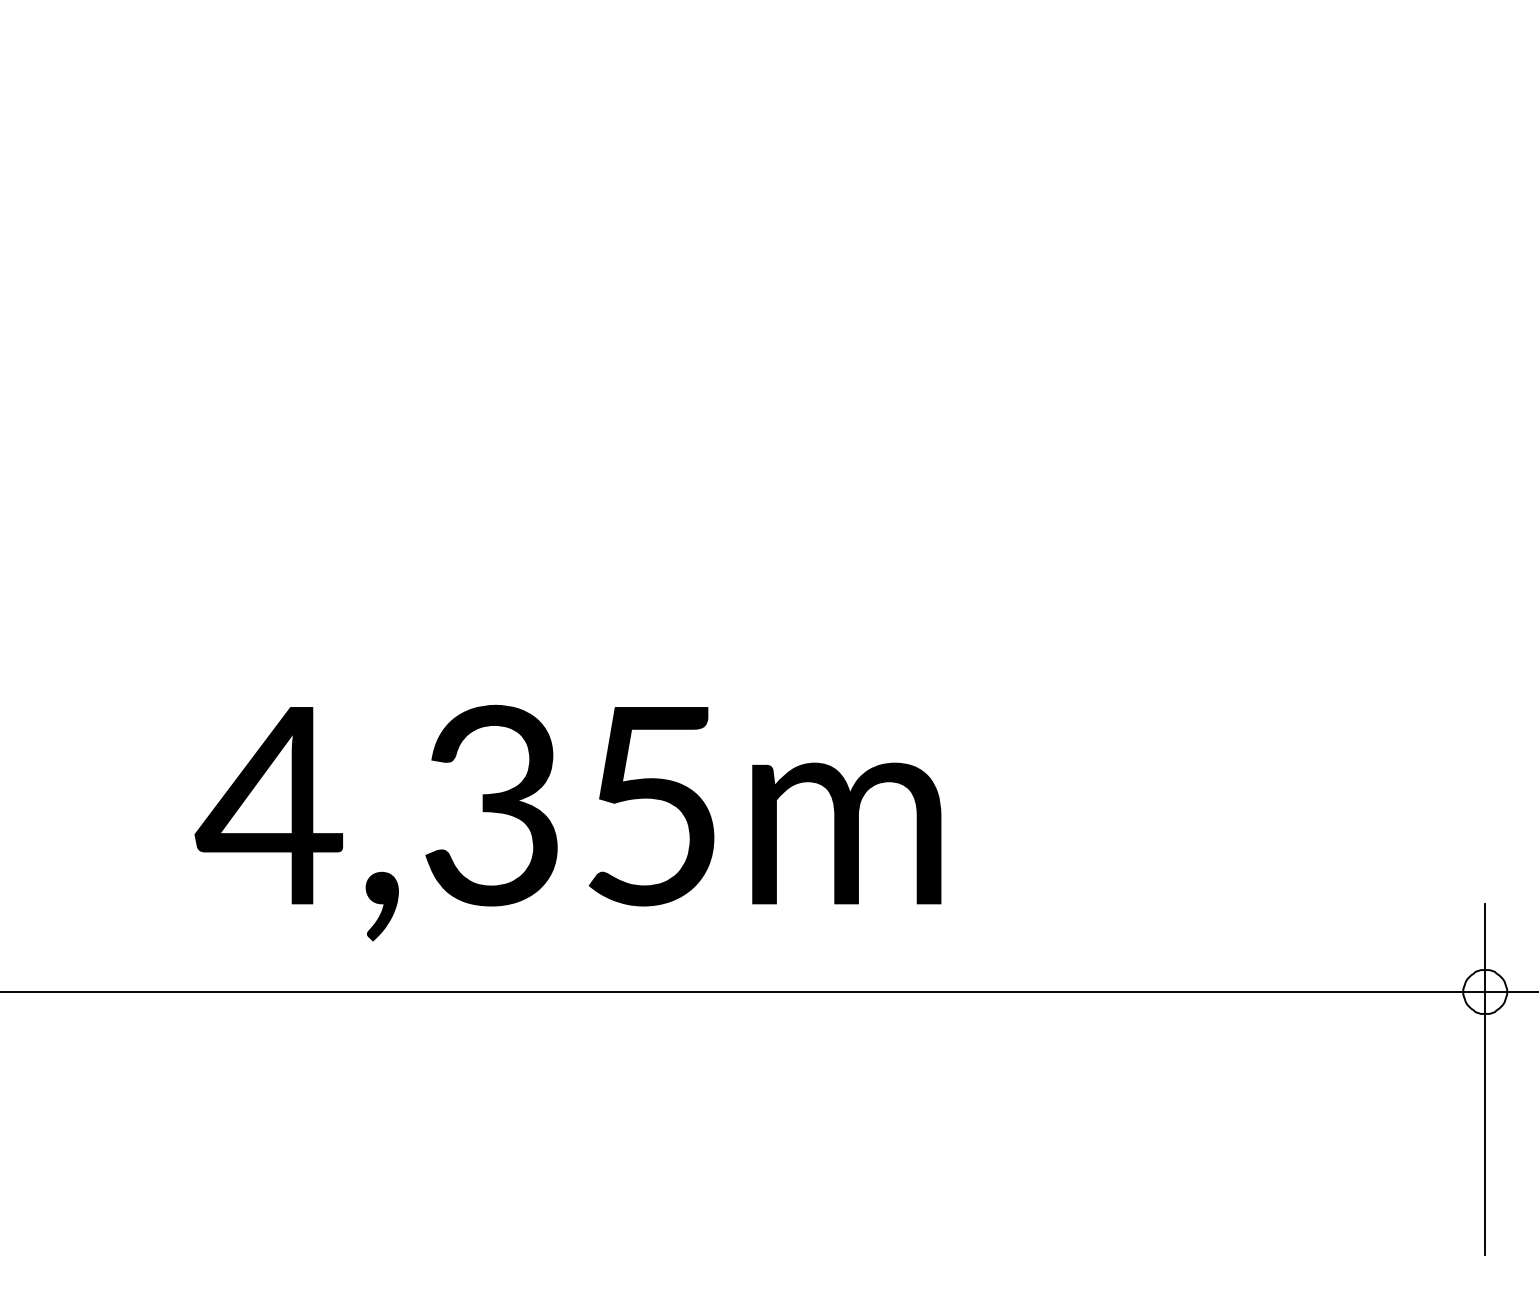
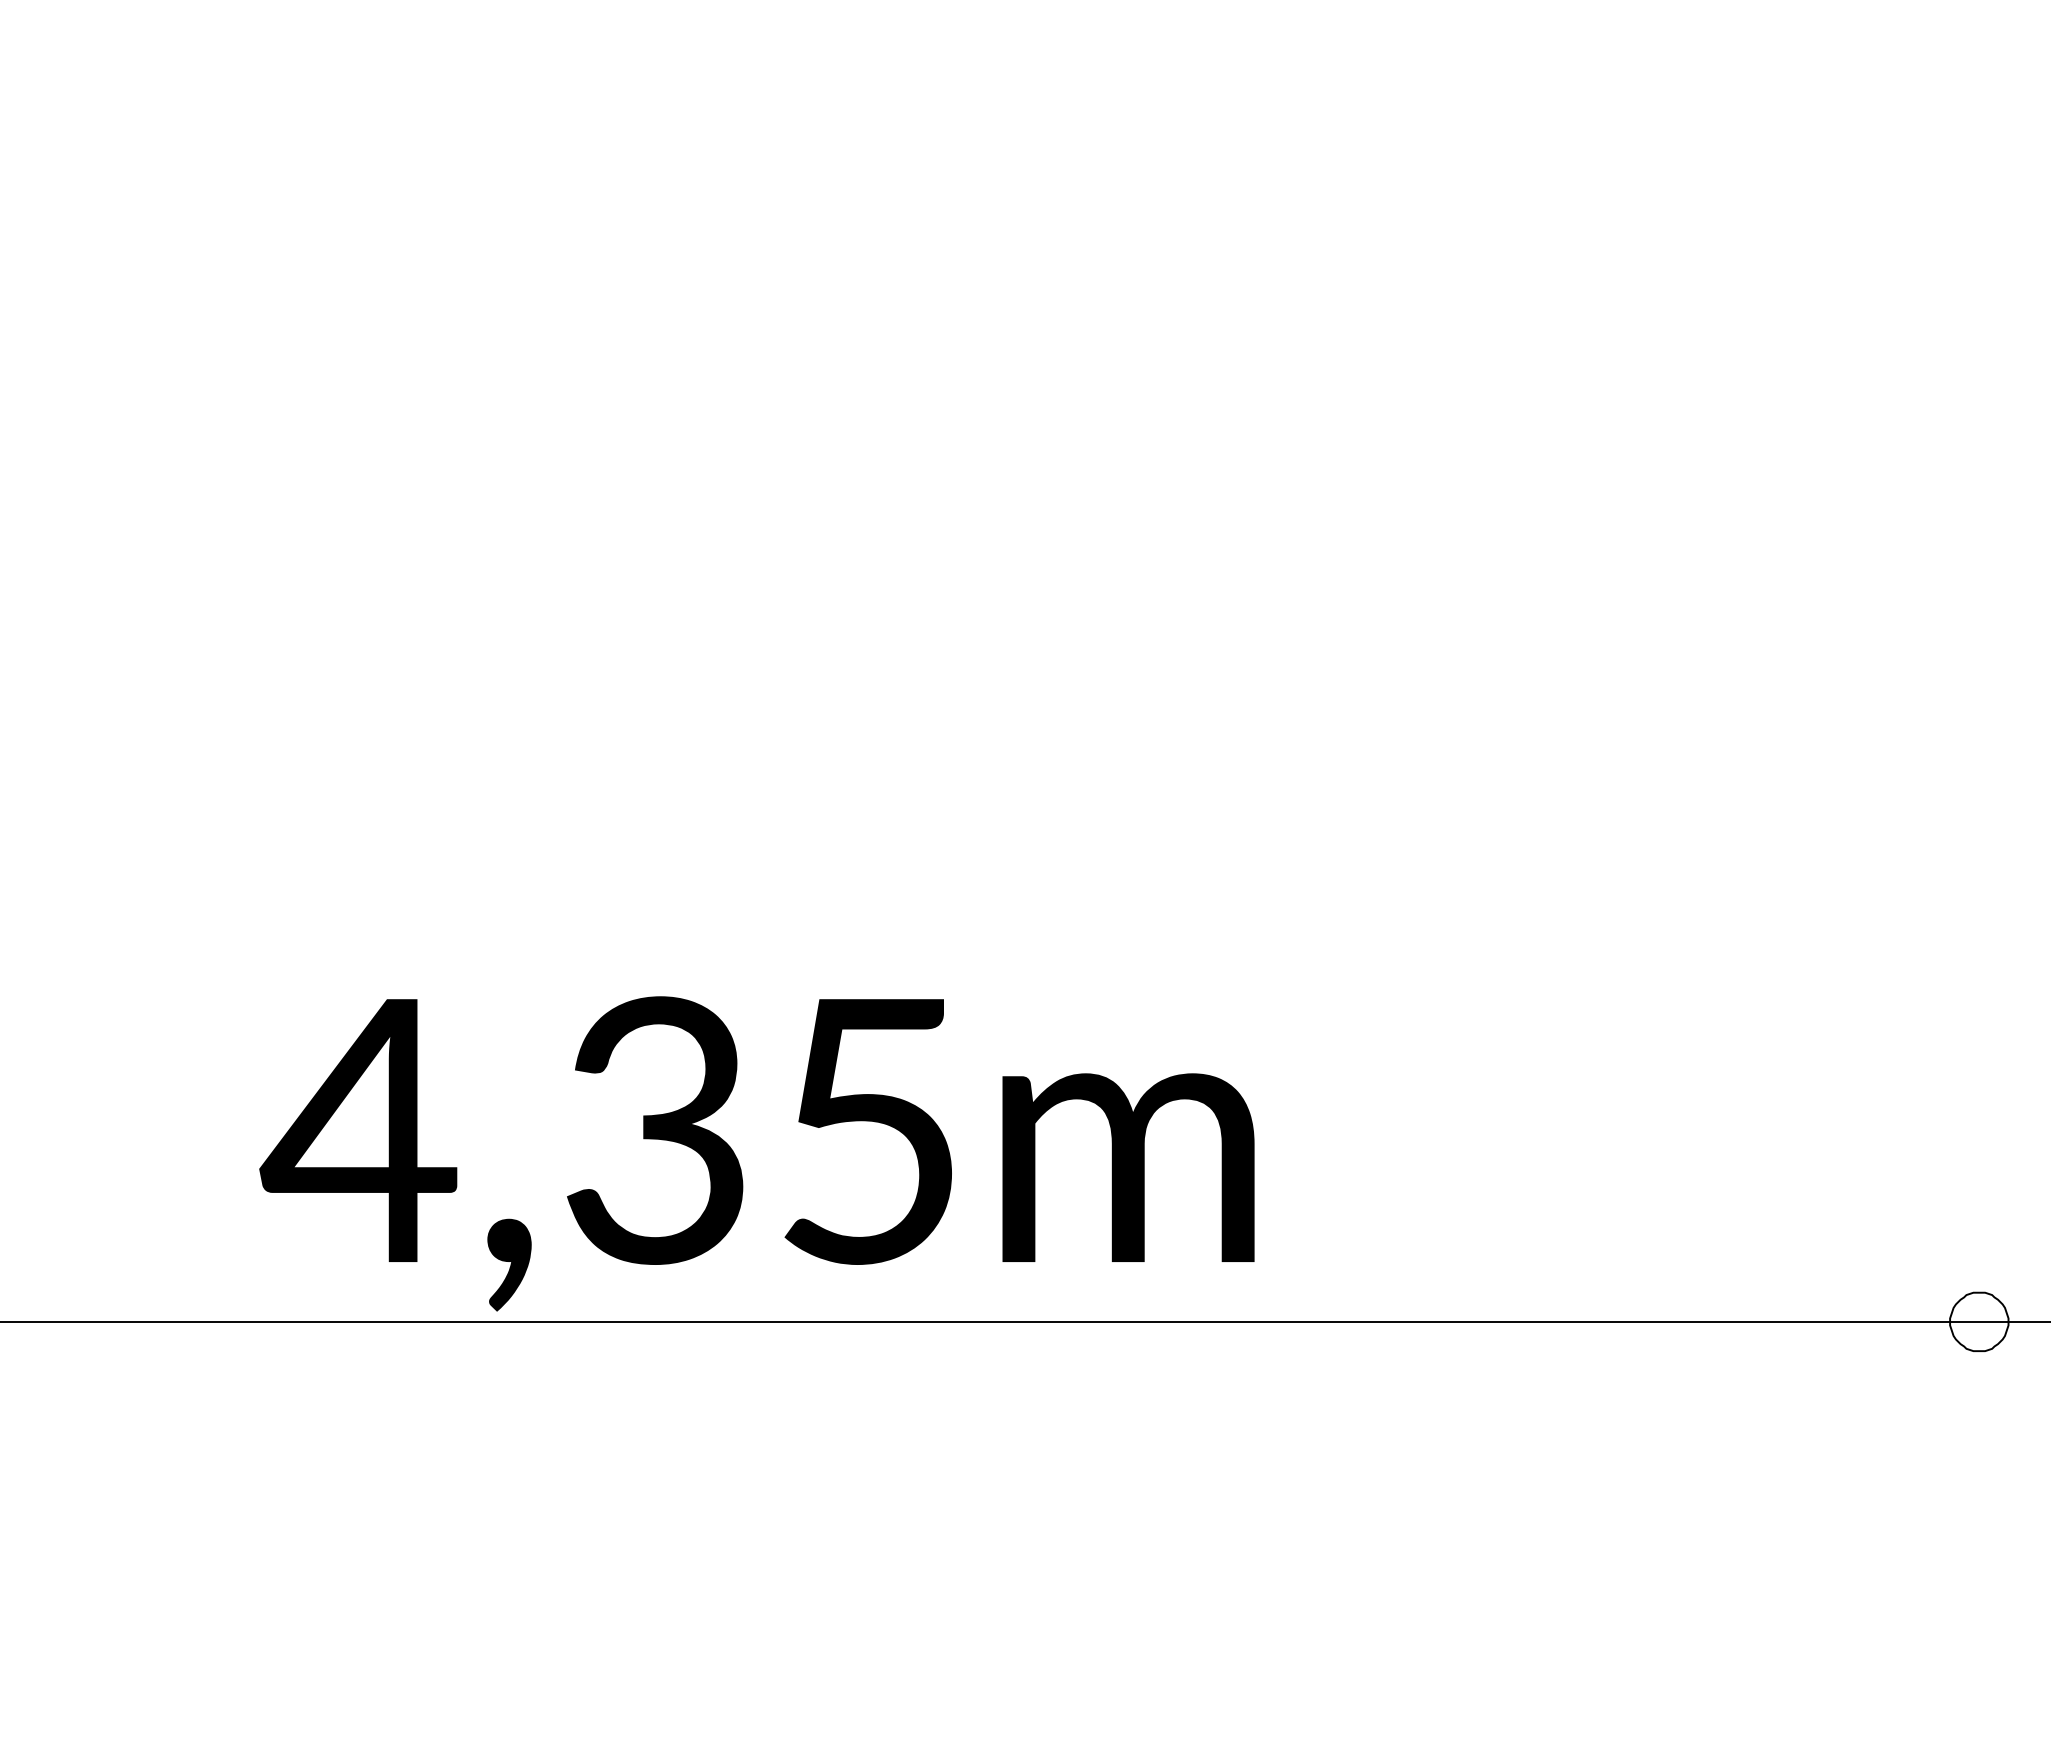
text: (567, 822) -> (756, 1153), moved
line: (1485, 1079) -> (1979, 1438), removed

